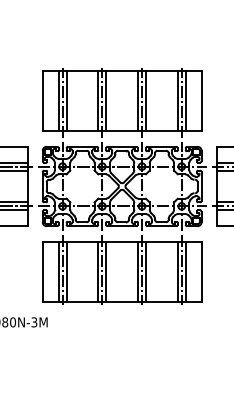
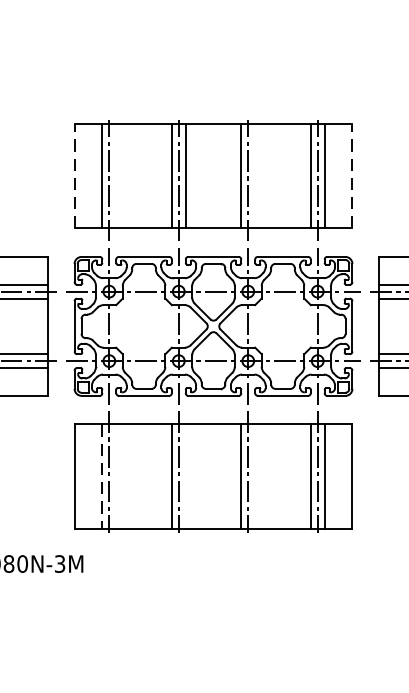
line: (42, 100) -> (74, 175), solid -> dashed
line: (66, 100) -> (116, 175), removed
line: (145, 100) -> (254, 175), removed
line: (201, 100) -> (352, 175), solid -> dashed
line: (58, 272) -> (102, 476), solid -> dashed
line: (66, 272) -> (116, 476), removed
line: (106, 272) -> (186, 476), removed
line: (145, 272) -> (254, 476), removed

